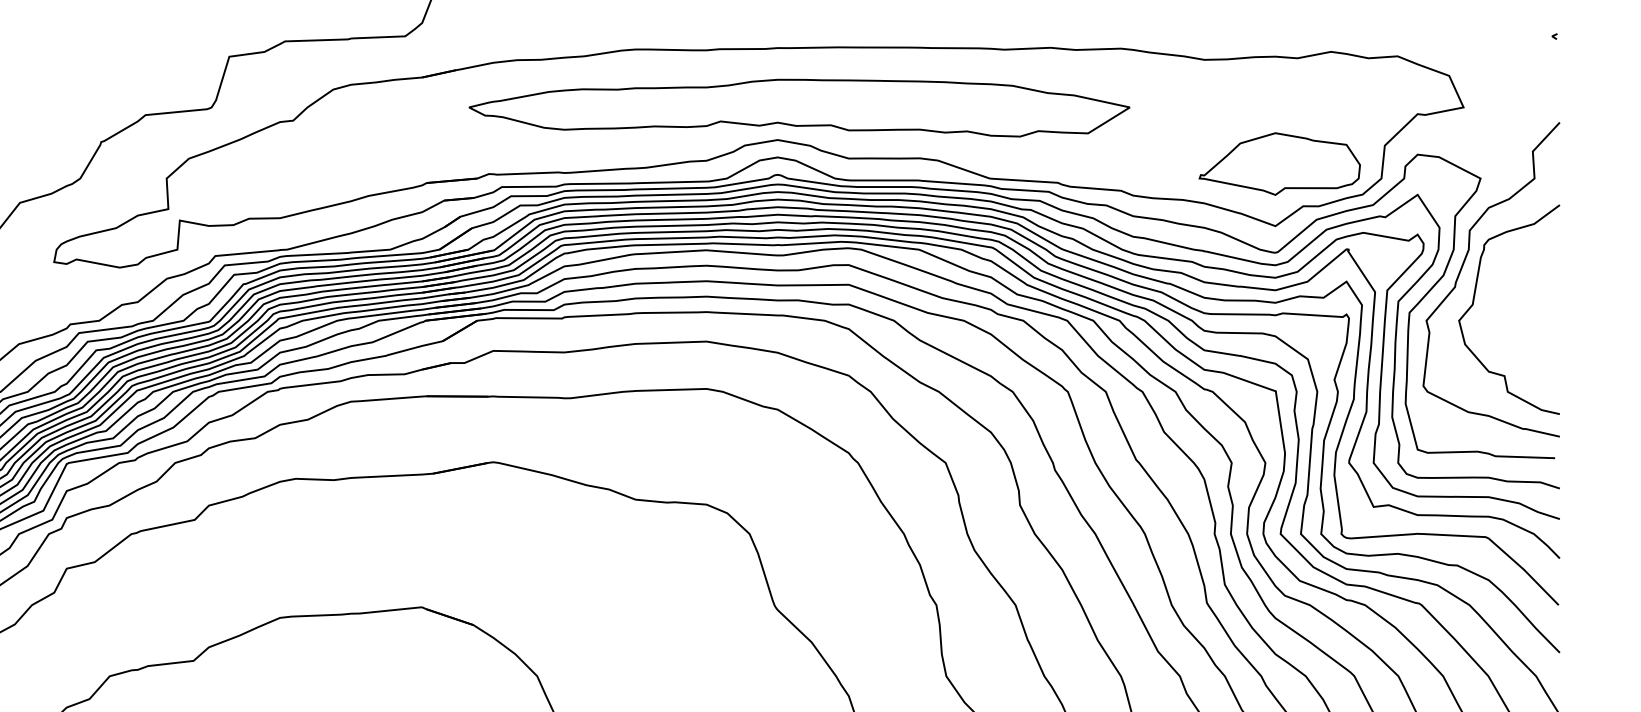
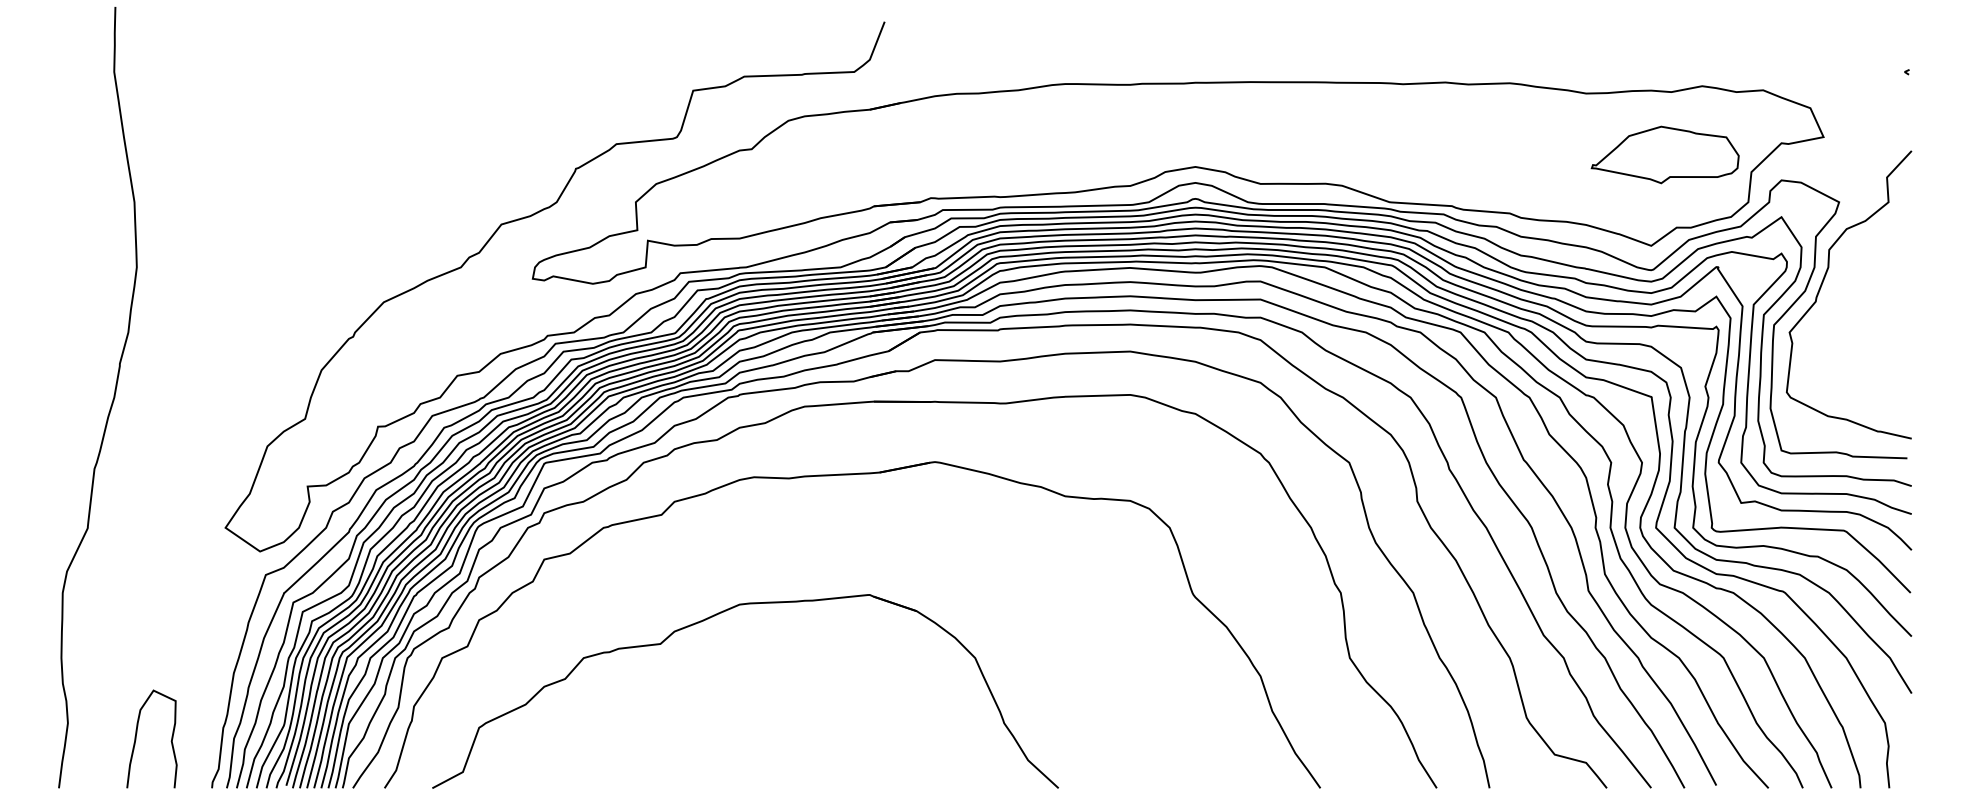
part: (799, 107) -> (1215, 137), removed
part: (1278, 163) -> (1664, 154), moved
curve: (1474, 303) -> (1833, 316), removed

